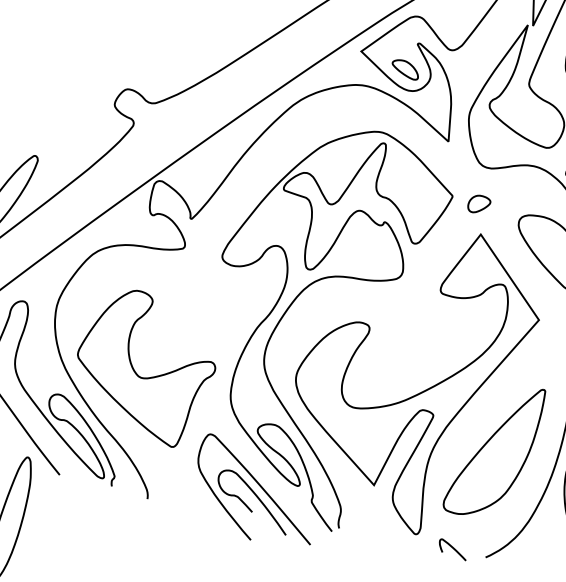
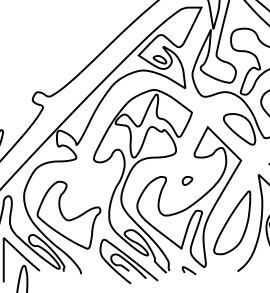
part: (479, 203) -> (187, 180), moved
curve: (451, 548) -> (188, 270), moved

